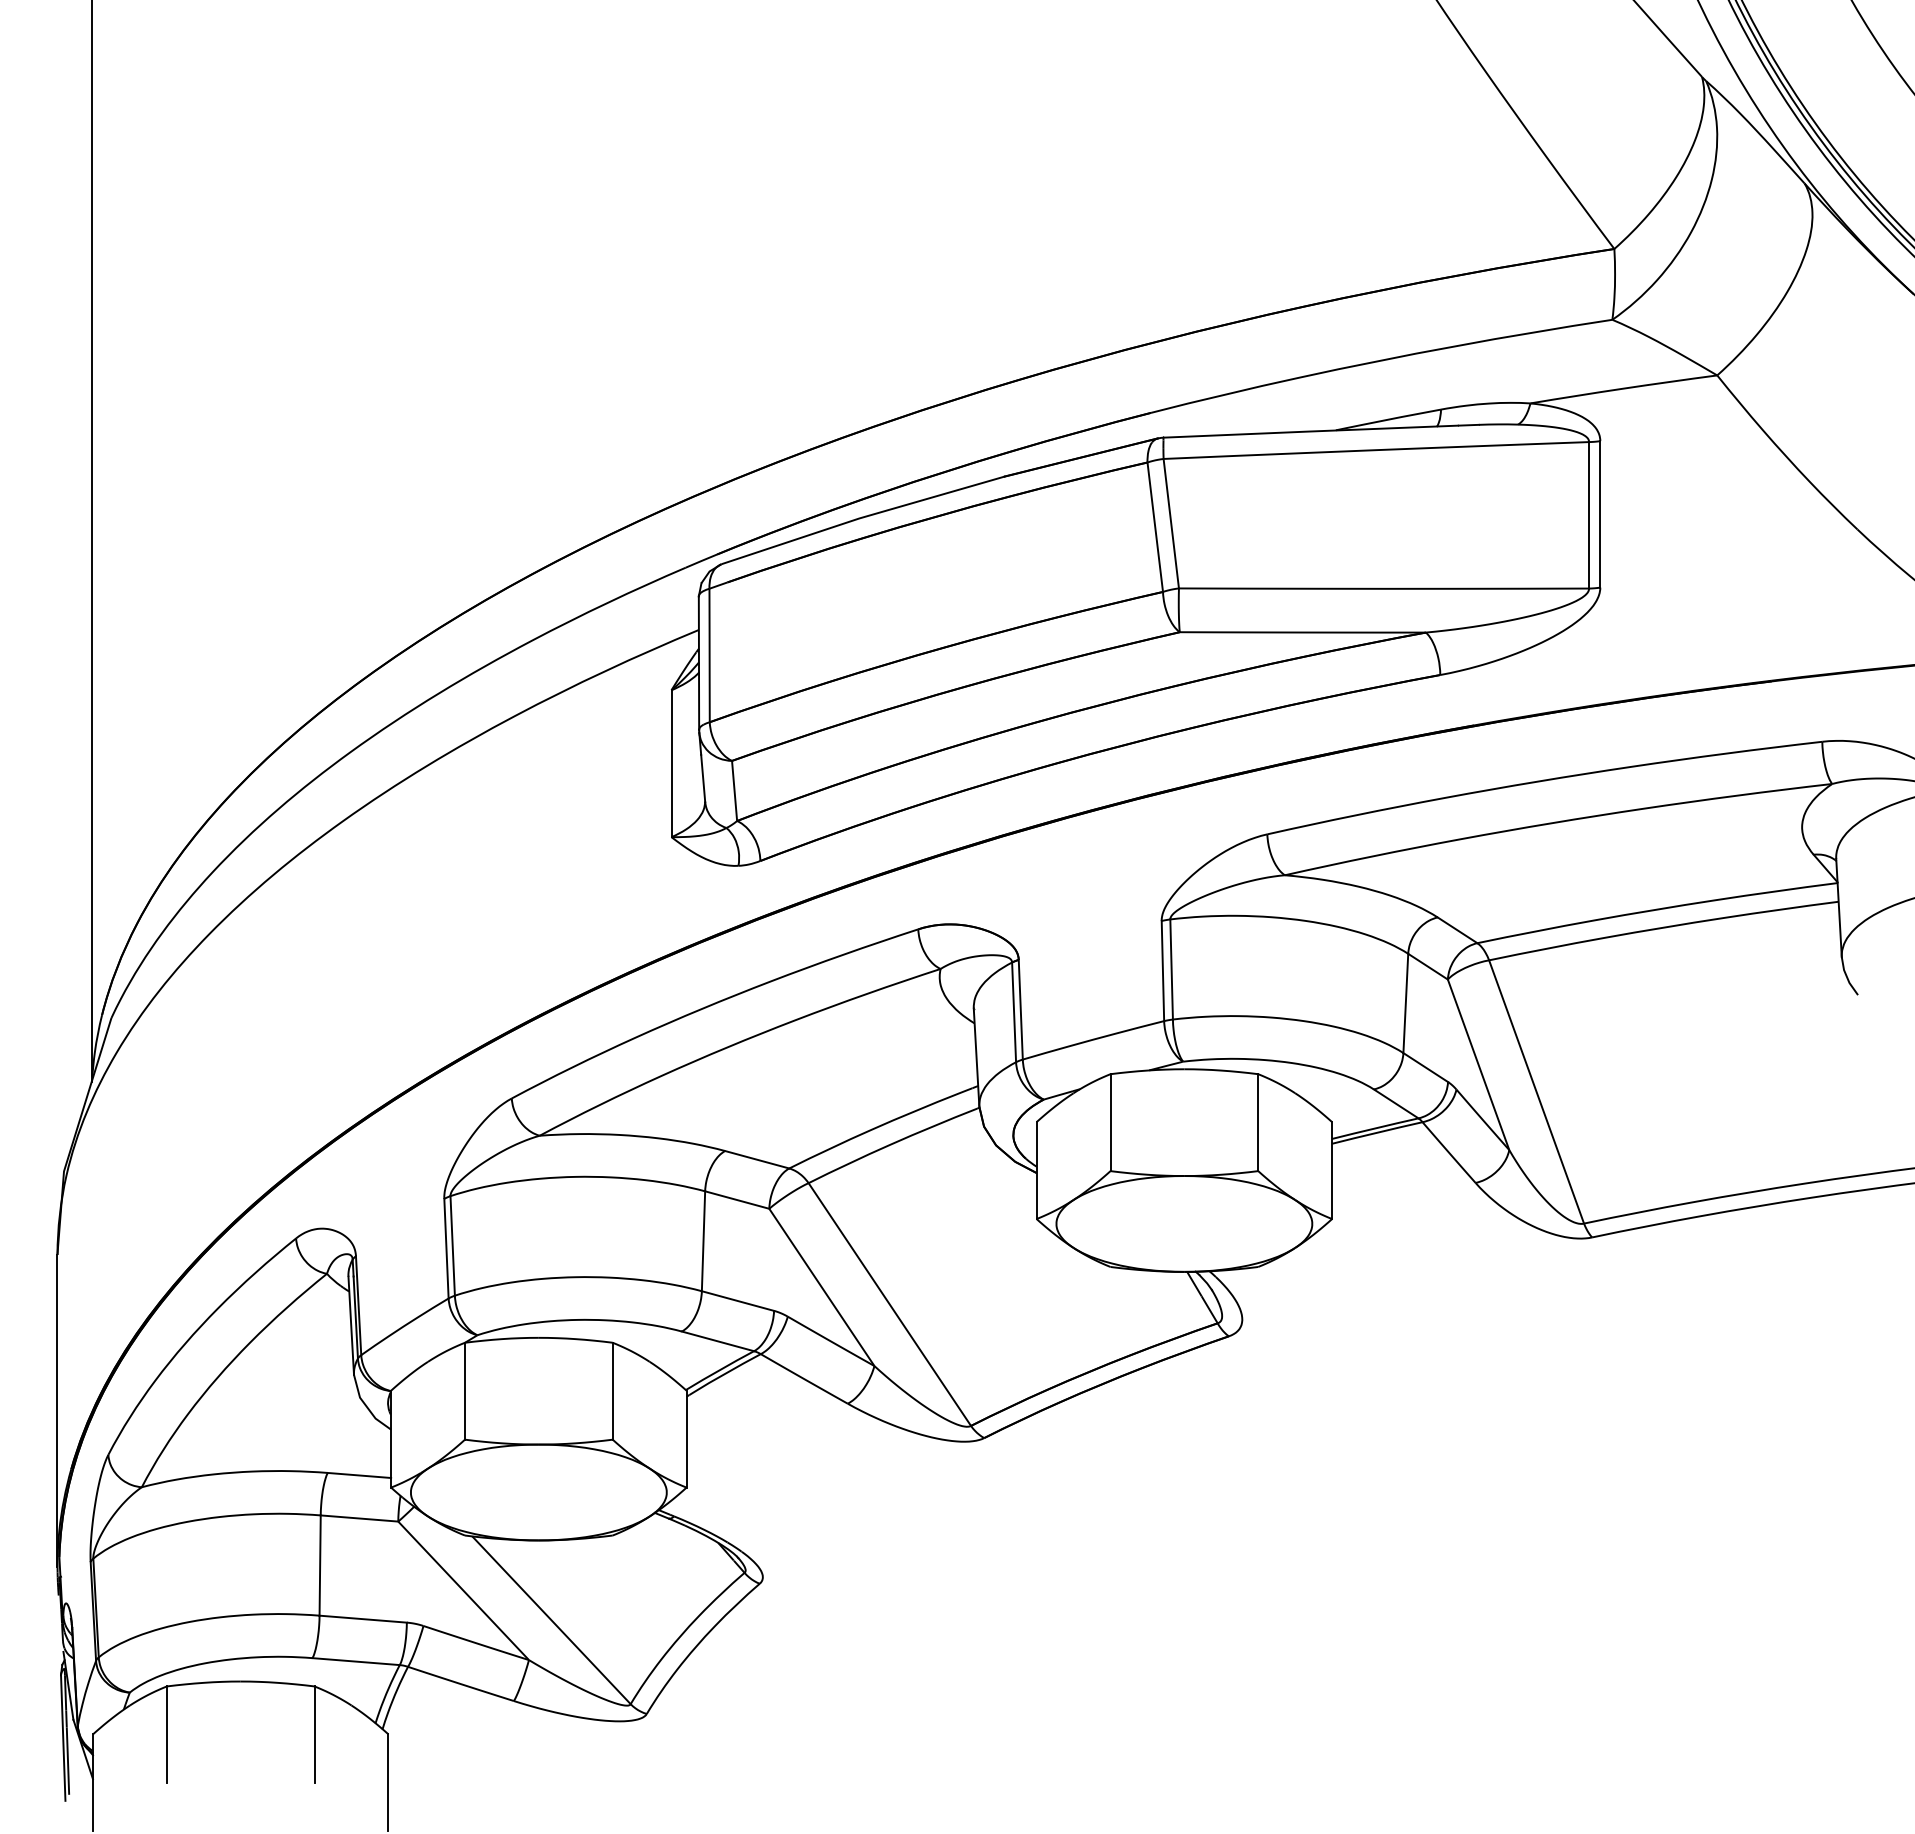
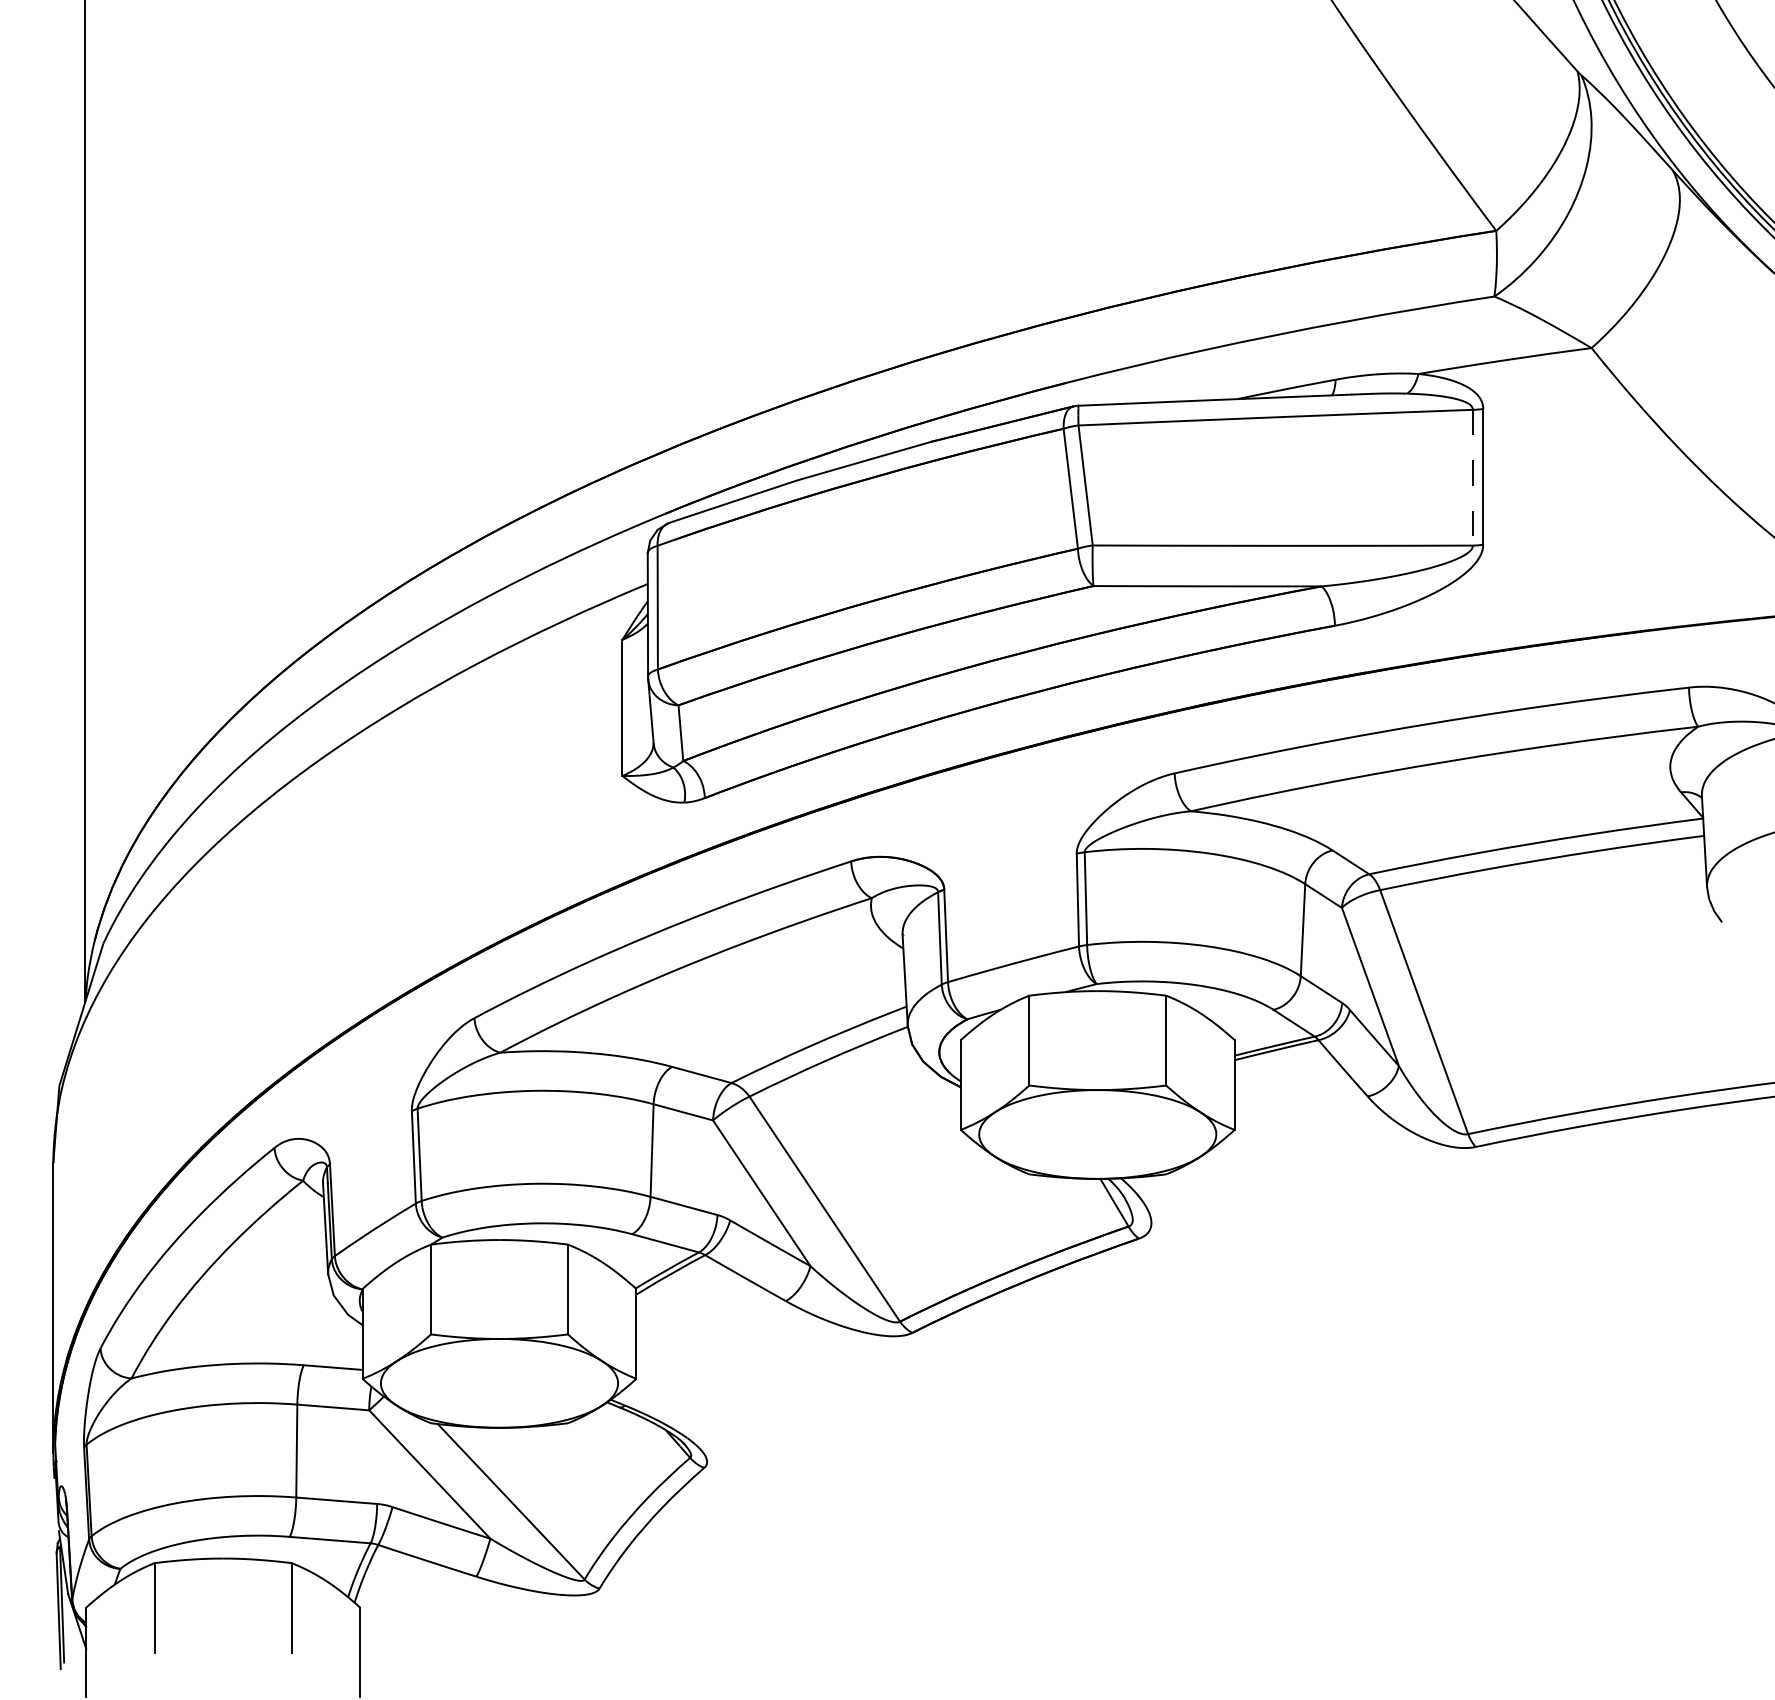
line: (1589, 515) -> (1473, 477), solid -> dashed

